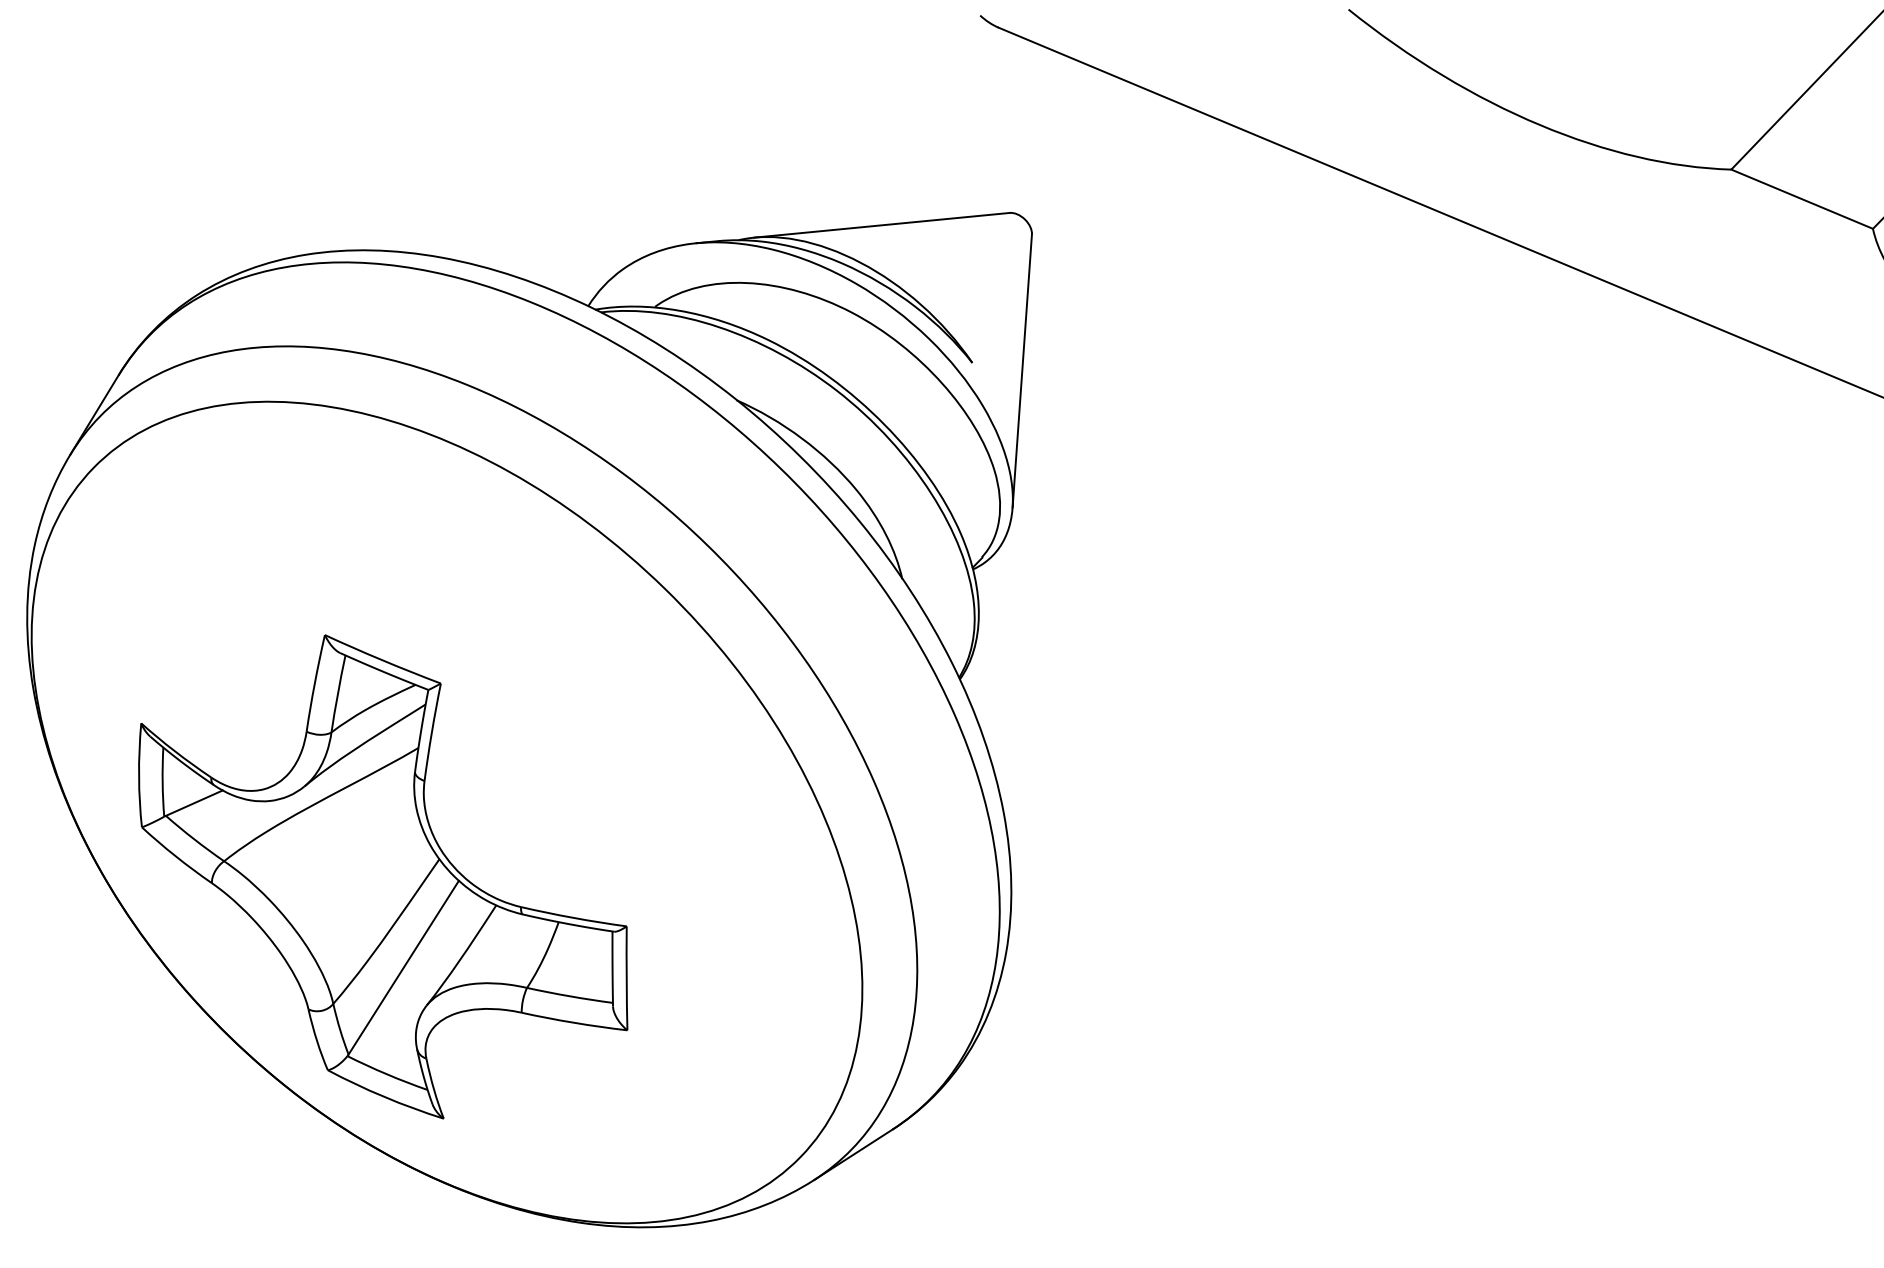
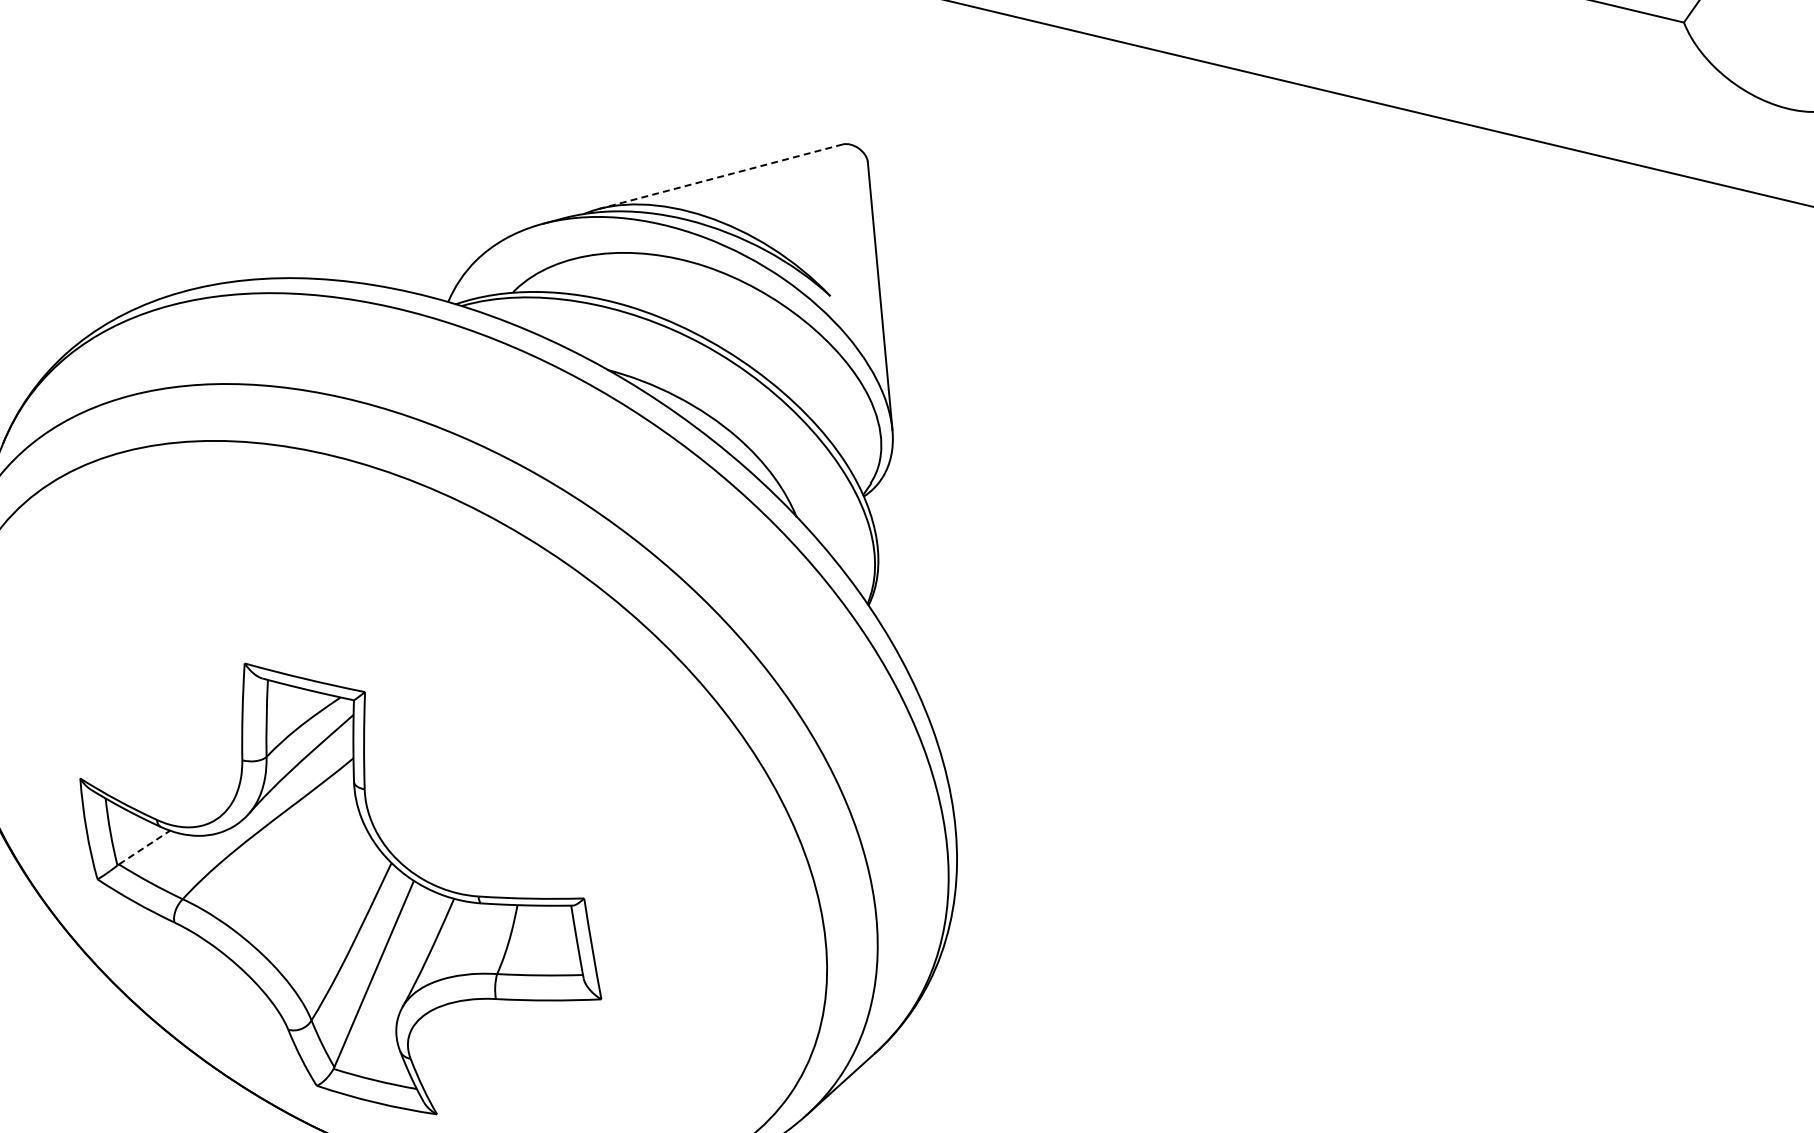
line: (881, 225) -> (720, 177), solid -> dashed
line: (194, 802) -> (144, 846), solid -> dashed

